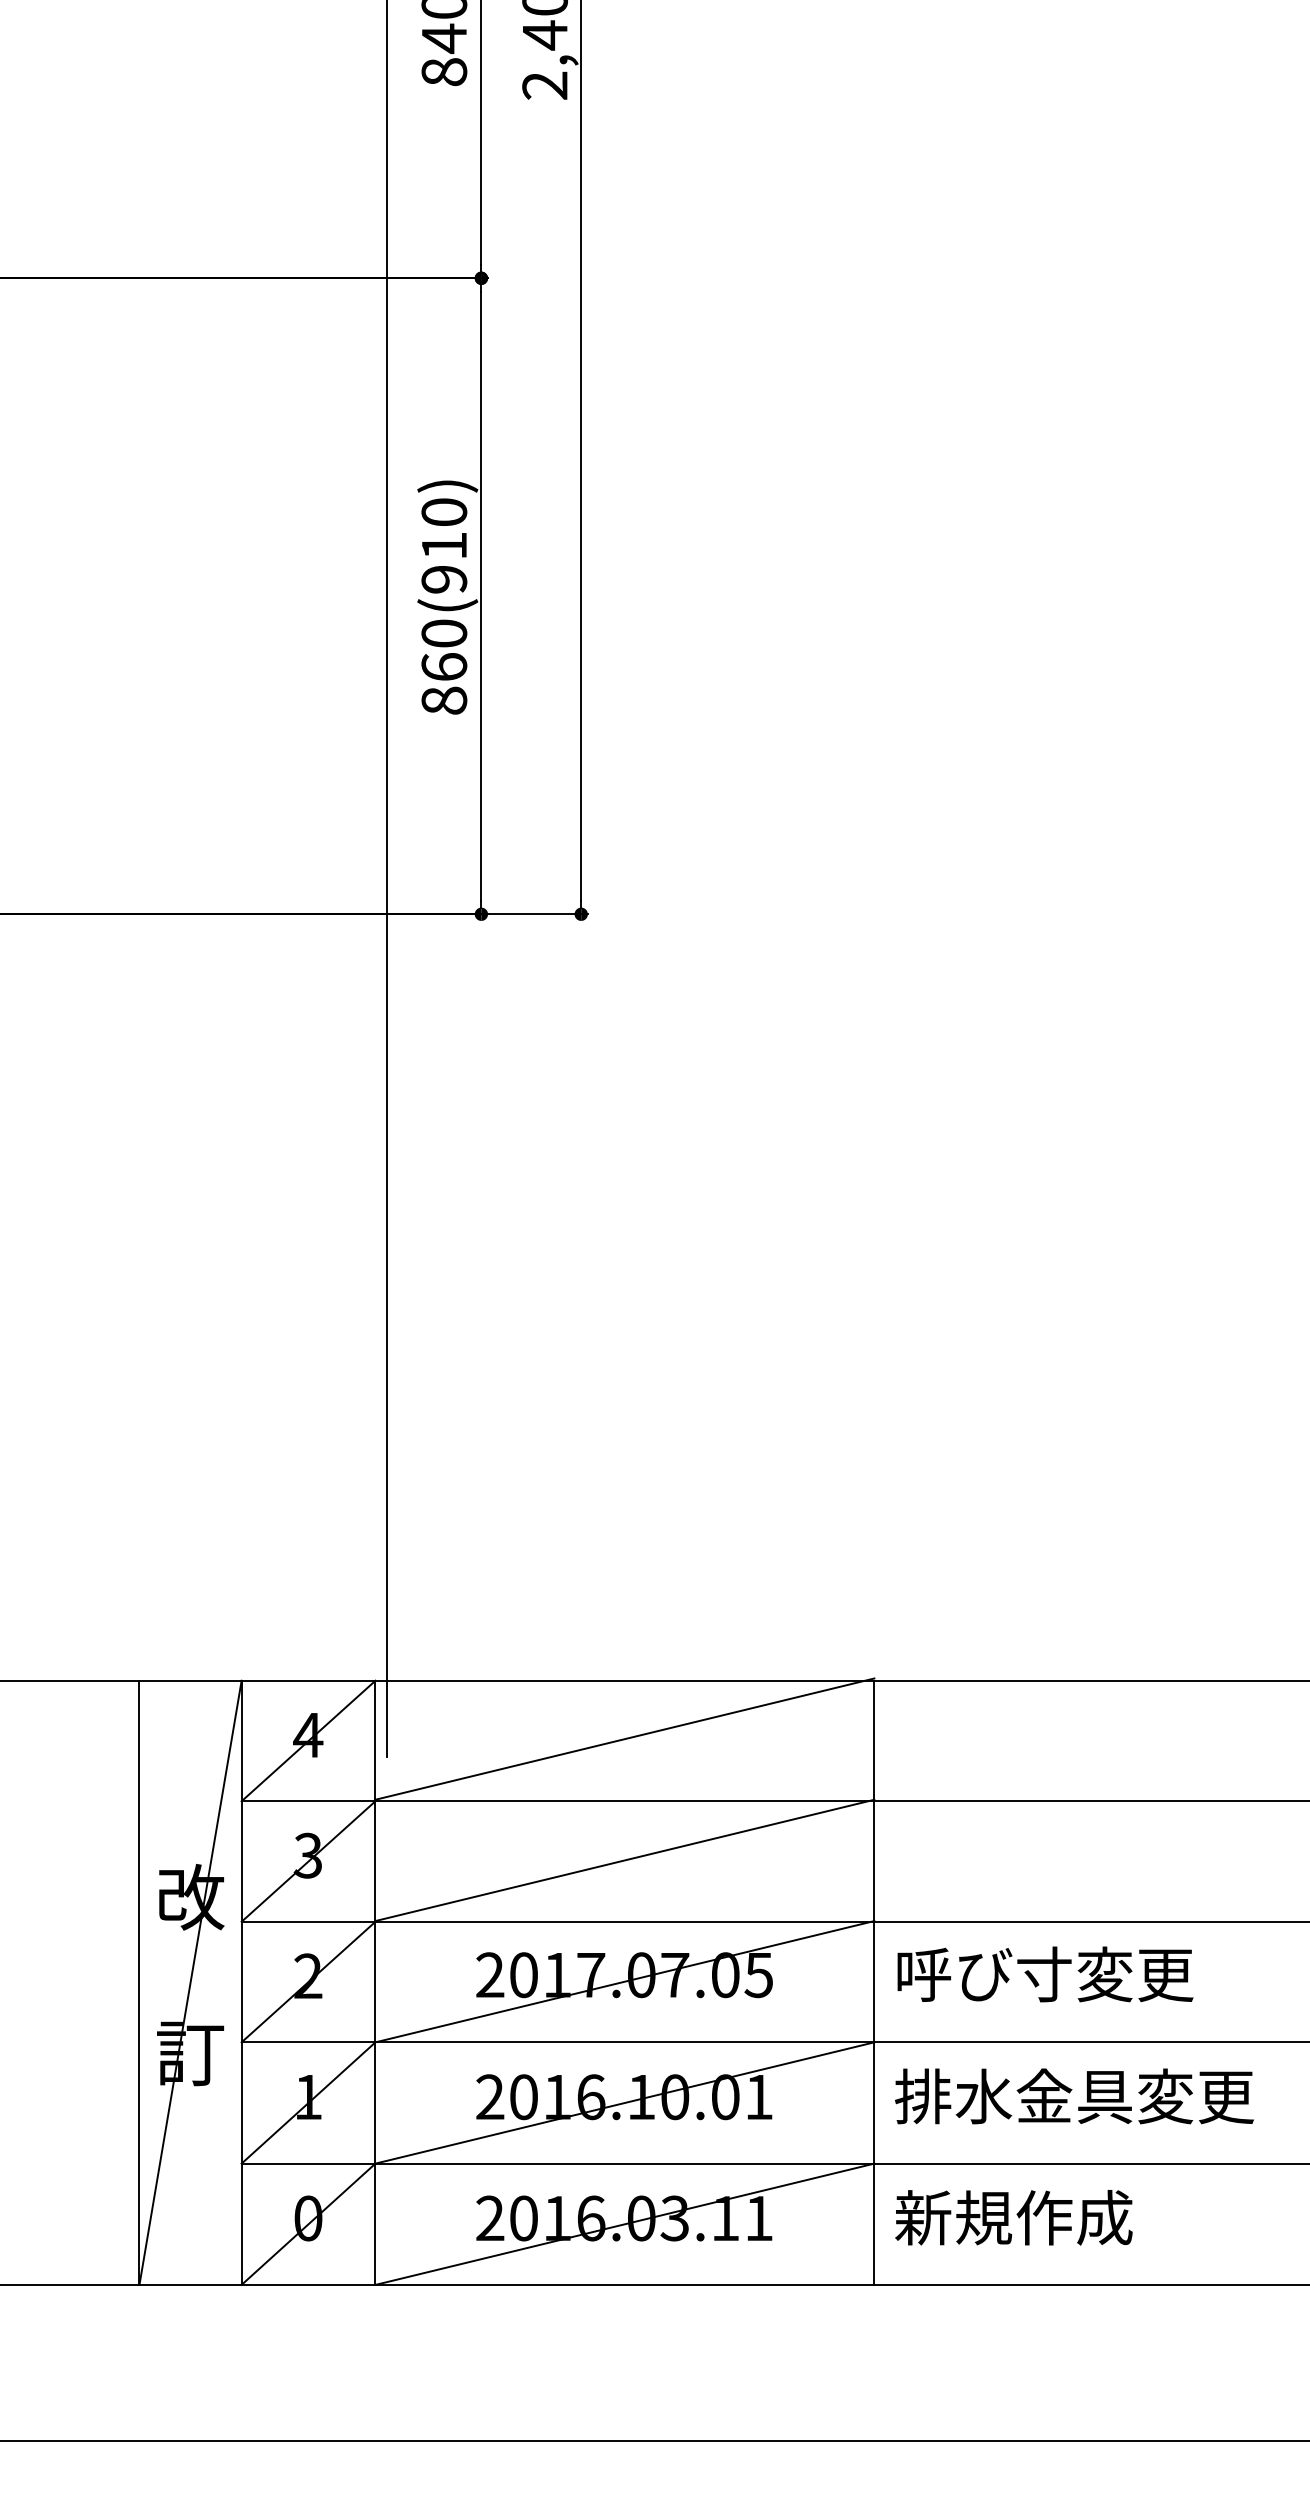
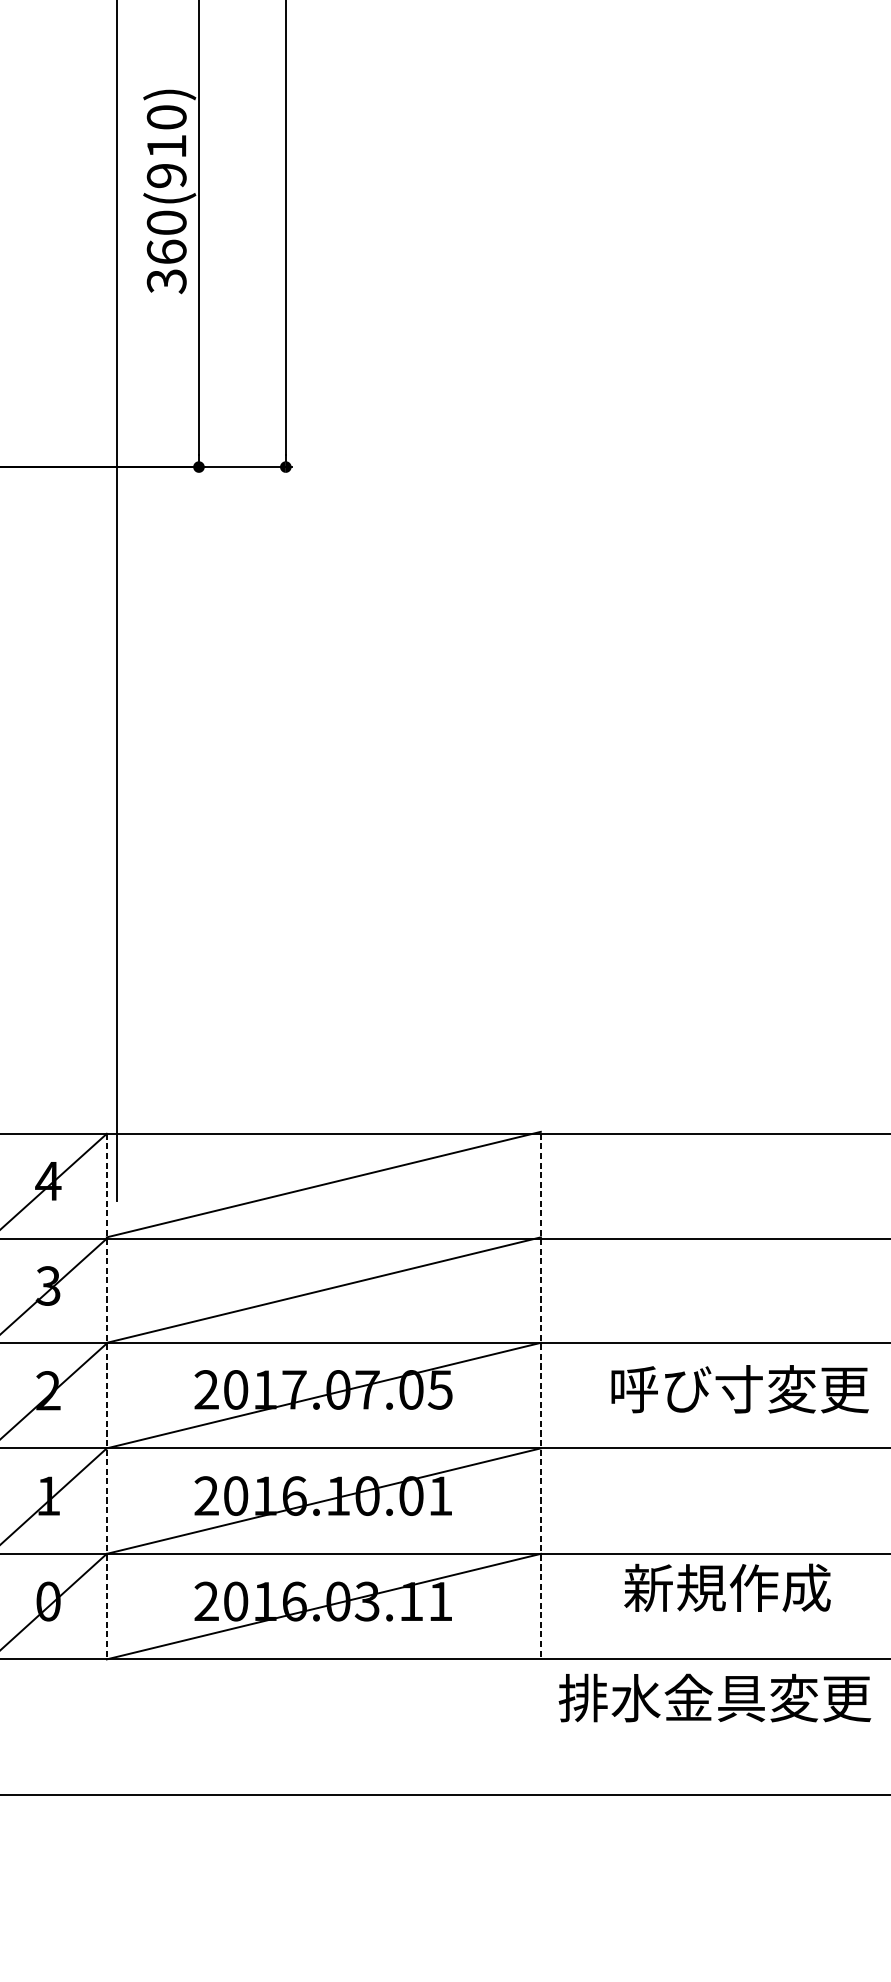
text: (444, 700) -> (166, 281), 860(910) -> 360(910)
text: (1045, 1974) -> (740, 1389), moved
line: (375, 1983) -> (106, 1397), solid -> dashed
line: (874, 1983) -> (540, 1397), solid -> dashed
text: (1074, 2096) -> (714, 1698), moved
text: (1013, 2217) -> (727, 1587), moved

